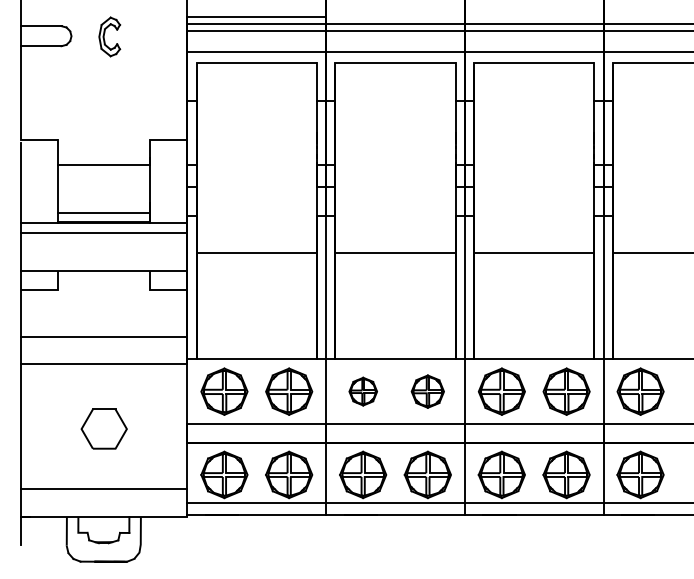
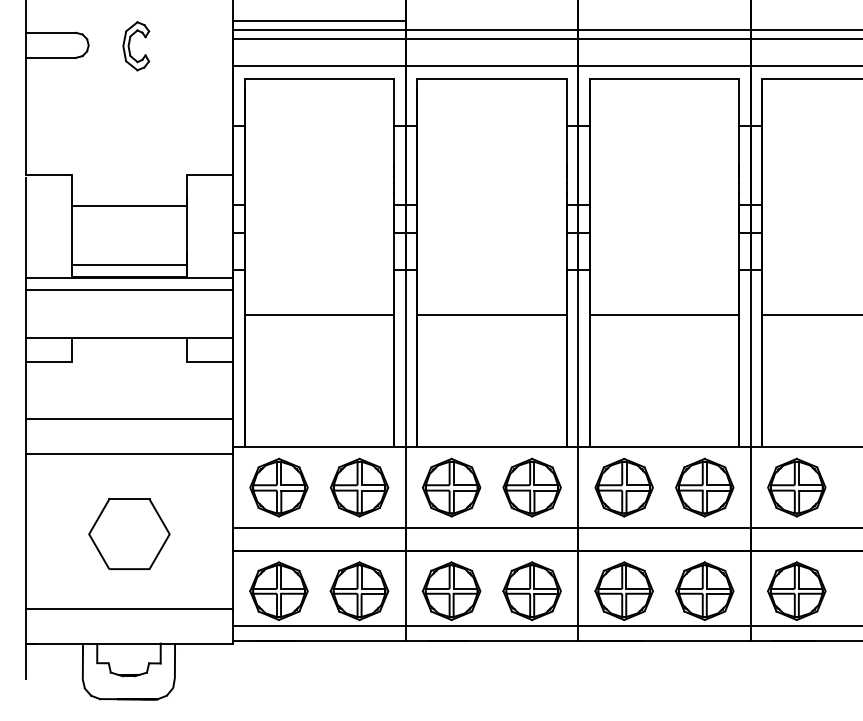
part: (363, 391) -> (451, 487), size x1.67
part: (427, 391) -> (531, 487), size x1.43
part: (104, 428) -> (129, 533), size x1.43

